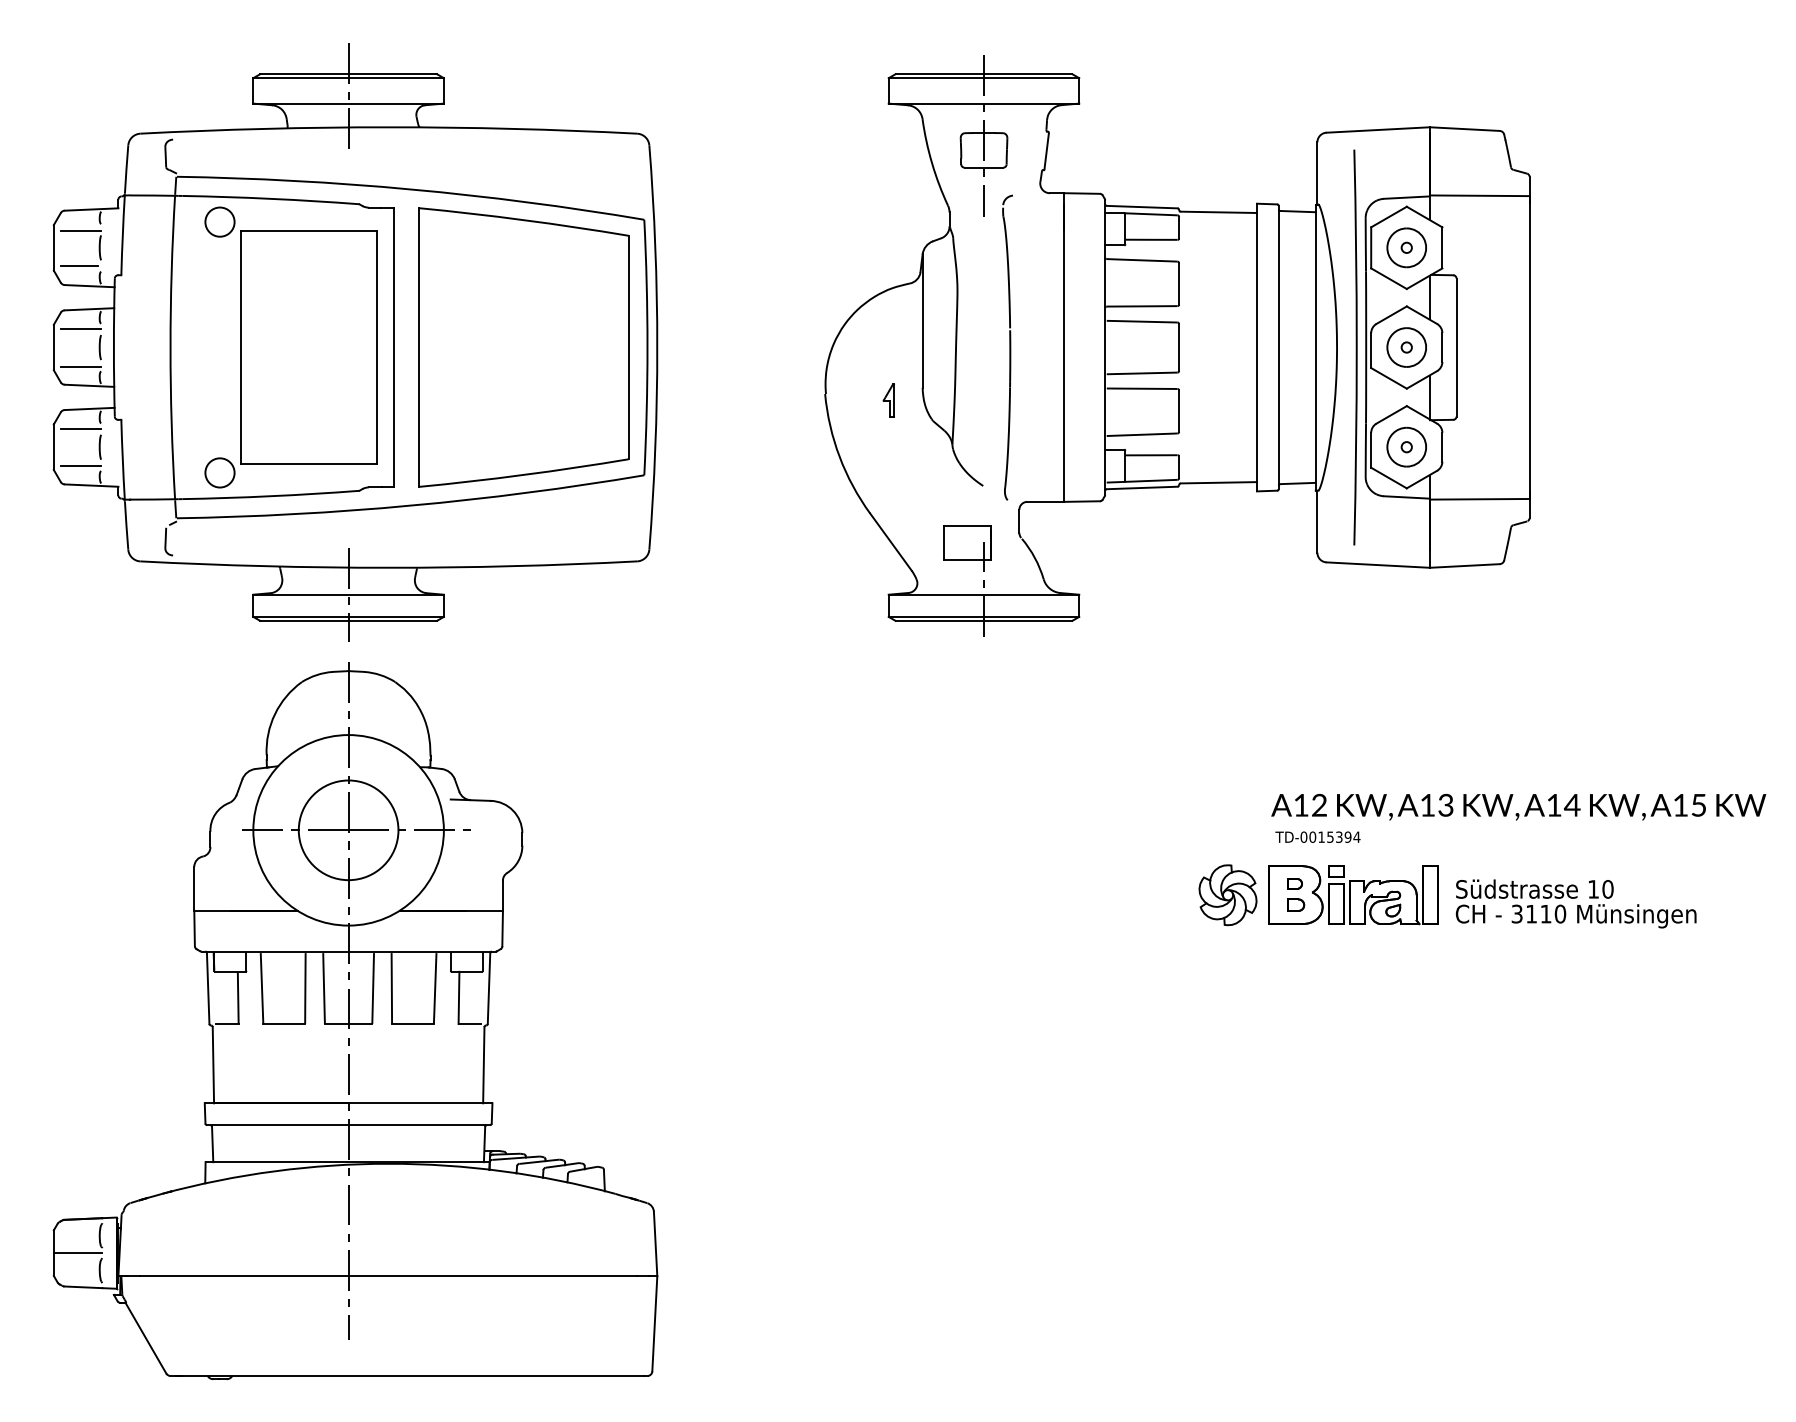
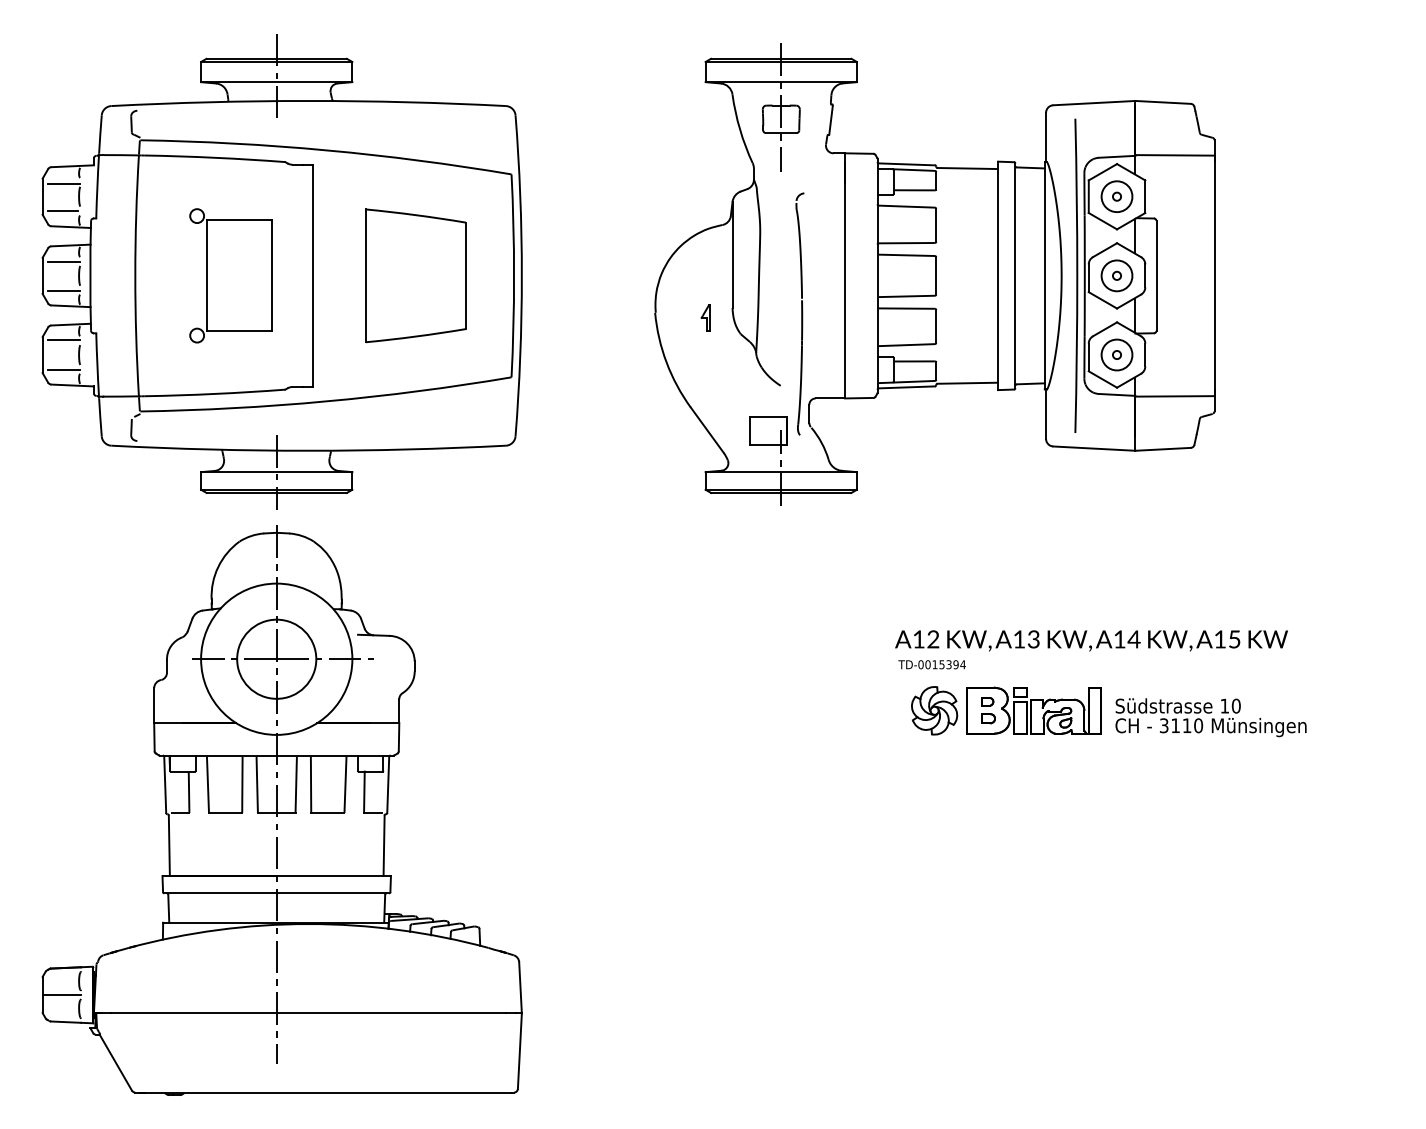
part: (290, 347) -> (230, 275), size x0.6
part: (523, 347) -> (415, 275), size x0.6
part: (1007, 347) -> (799, 313), moved
text: (1518, 817) -> (1091, 649), moved
part: (1438, 896) -> (1101, 711), moved

